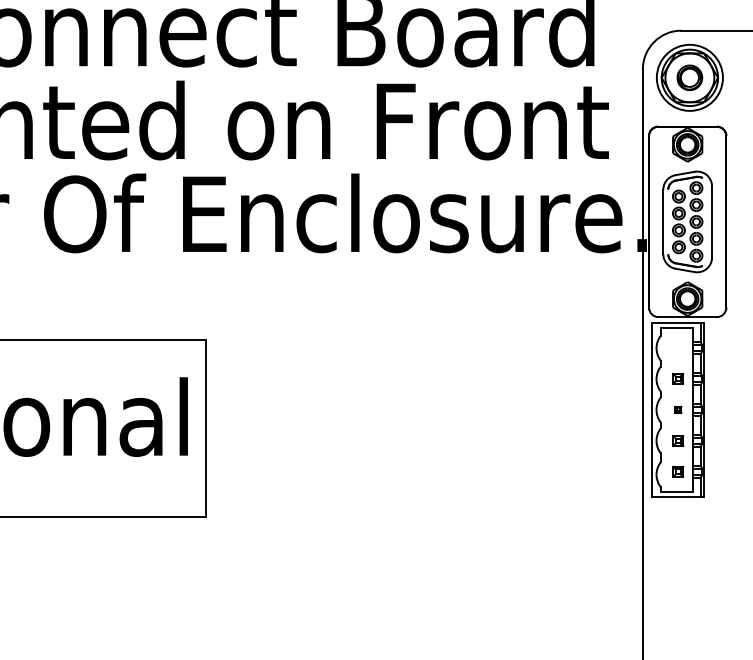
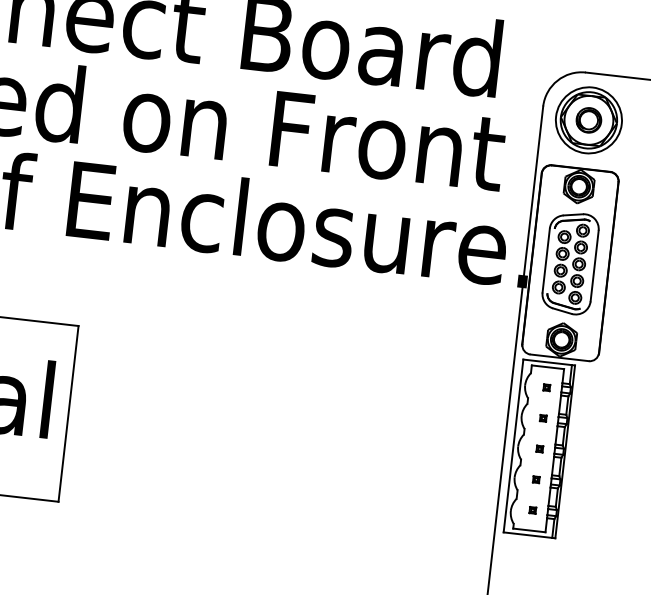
part: (678, 348) -> (546, 387), added
part: (678, 379) -> (543, 418), size x0.62
part: (678, 440) -> (536, 479), size x0.62
part: (678, 471) -> (533, 510), size x0.62

